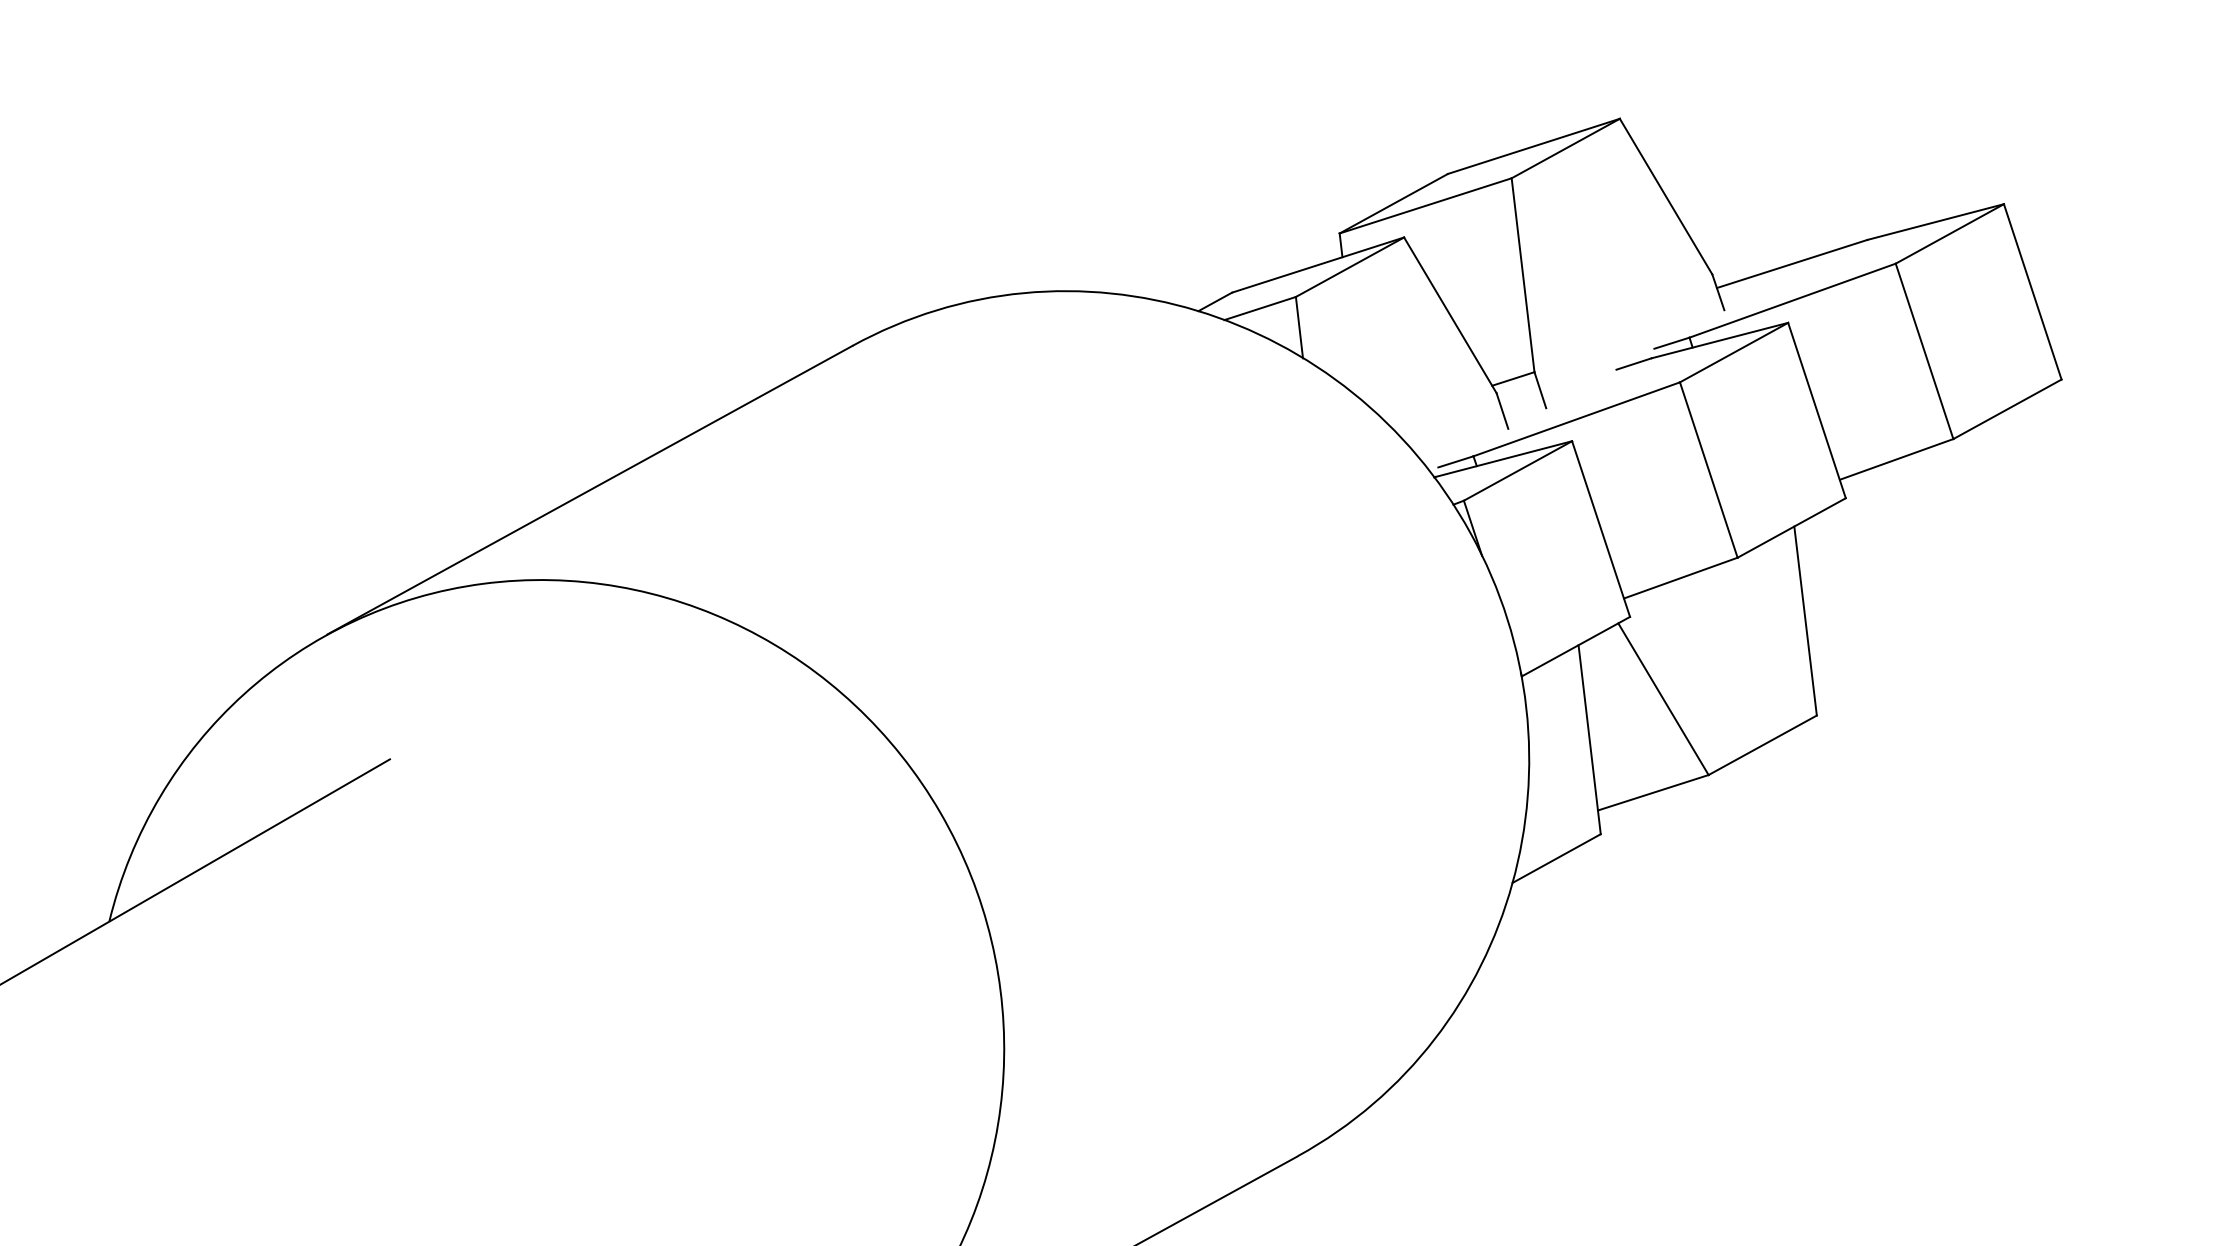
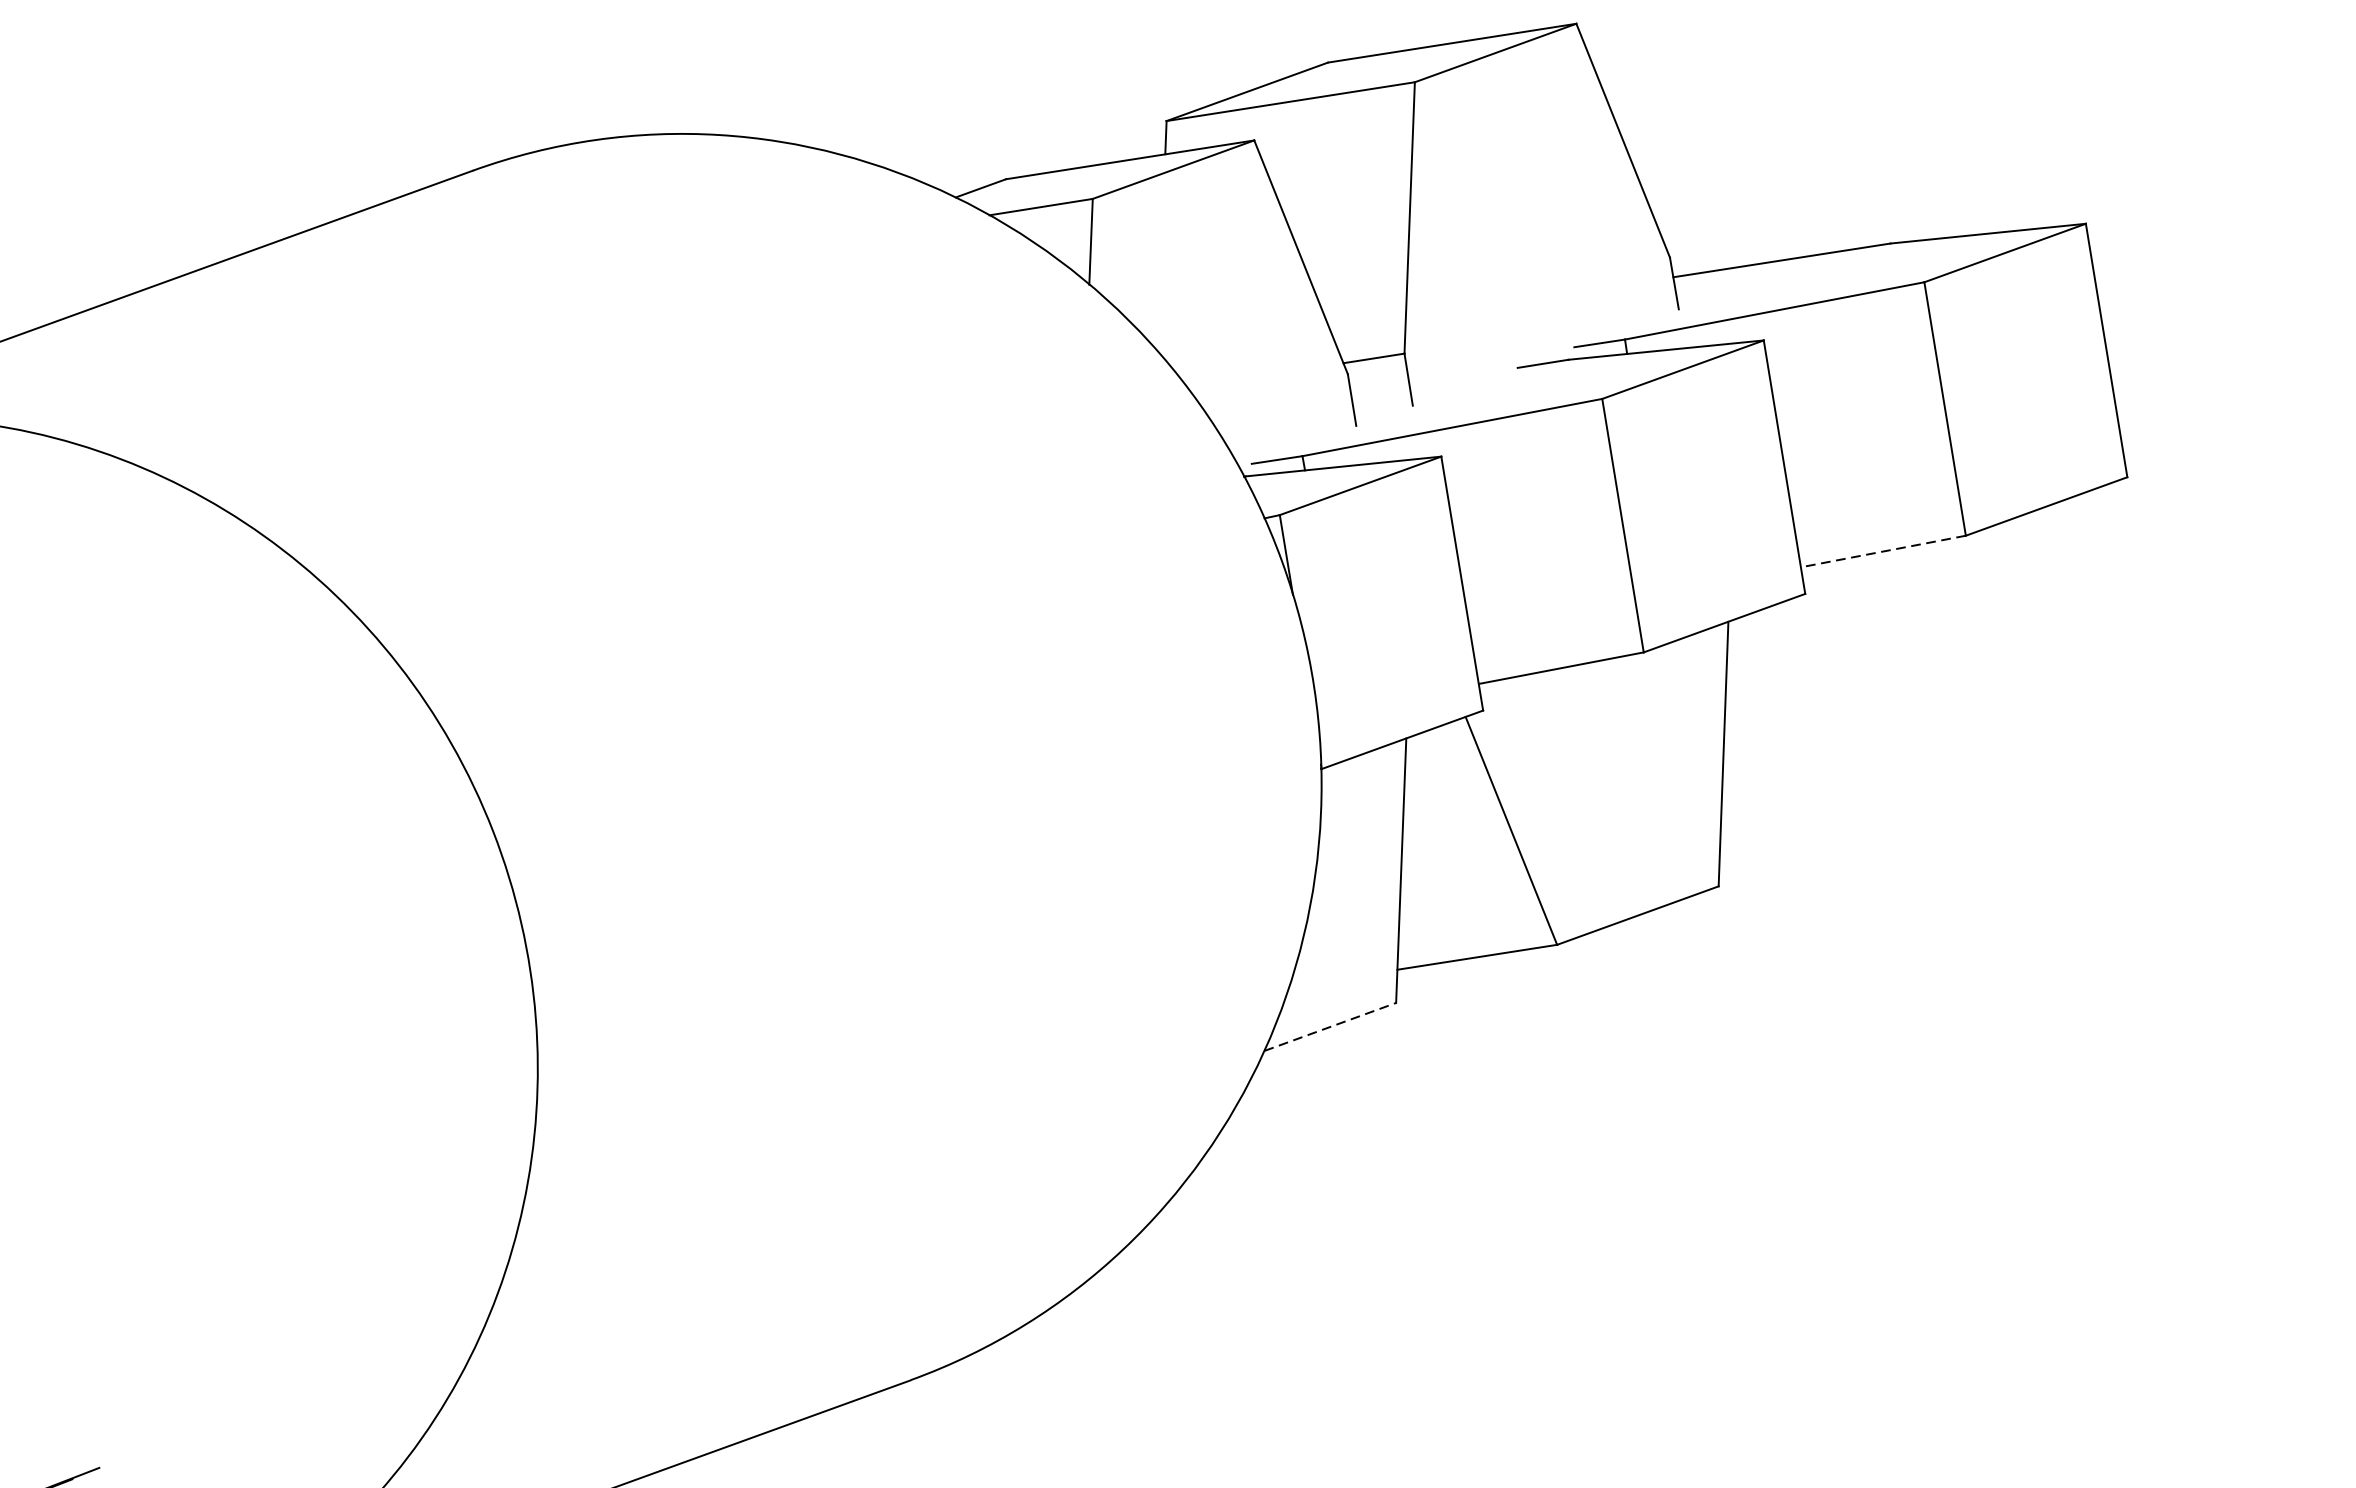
line: (1896, 459) -> (1883, 551), solid -> dashed
line: (1557, 858) -> (1331, 1027), solid -> dashed

